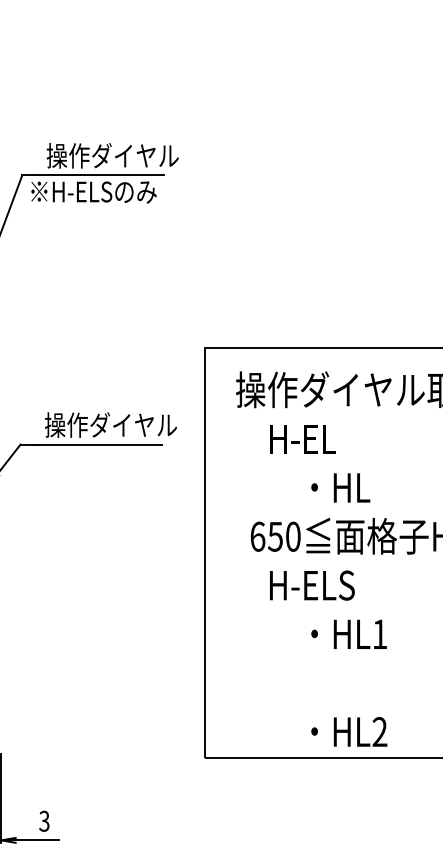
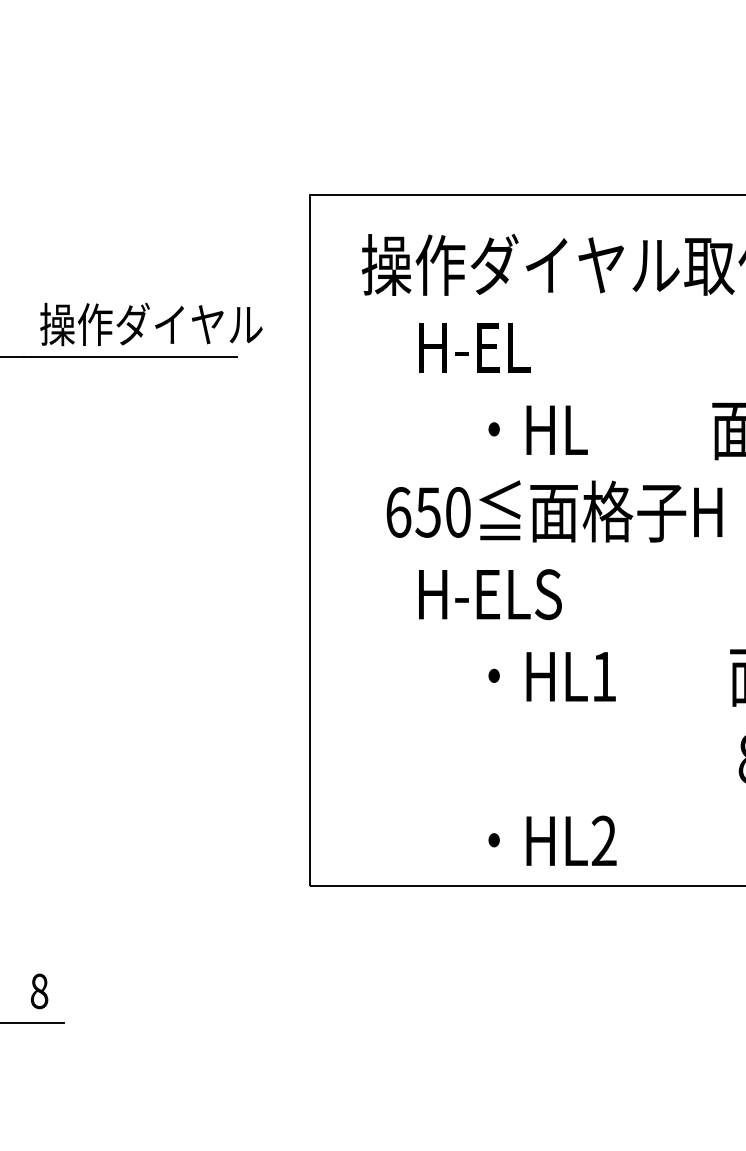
text: (44, 820) -> (39, 989), 3 -> 8

